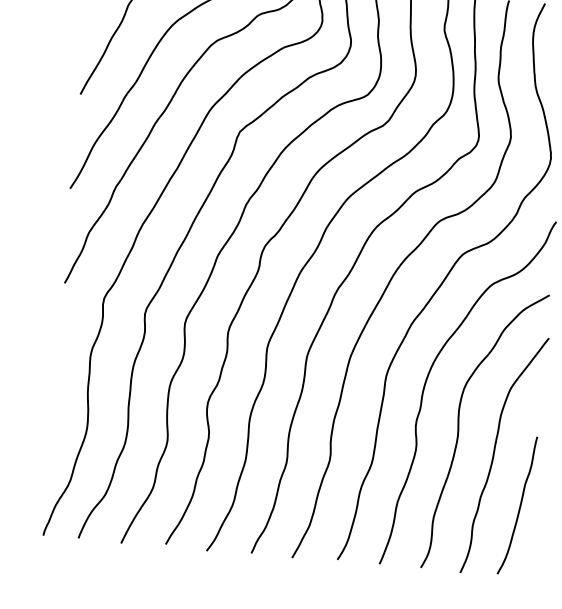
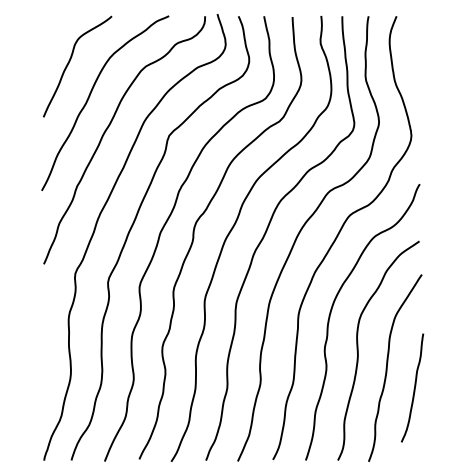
curve: (518, 506) -> (413, 388), moved

